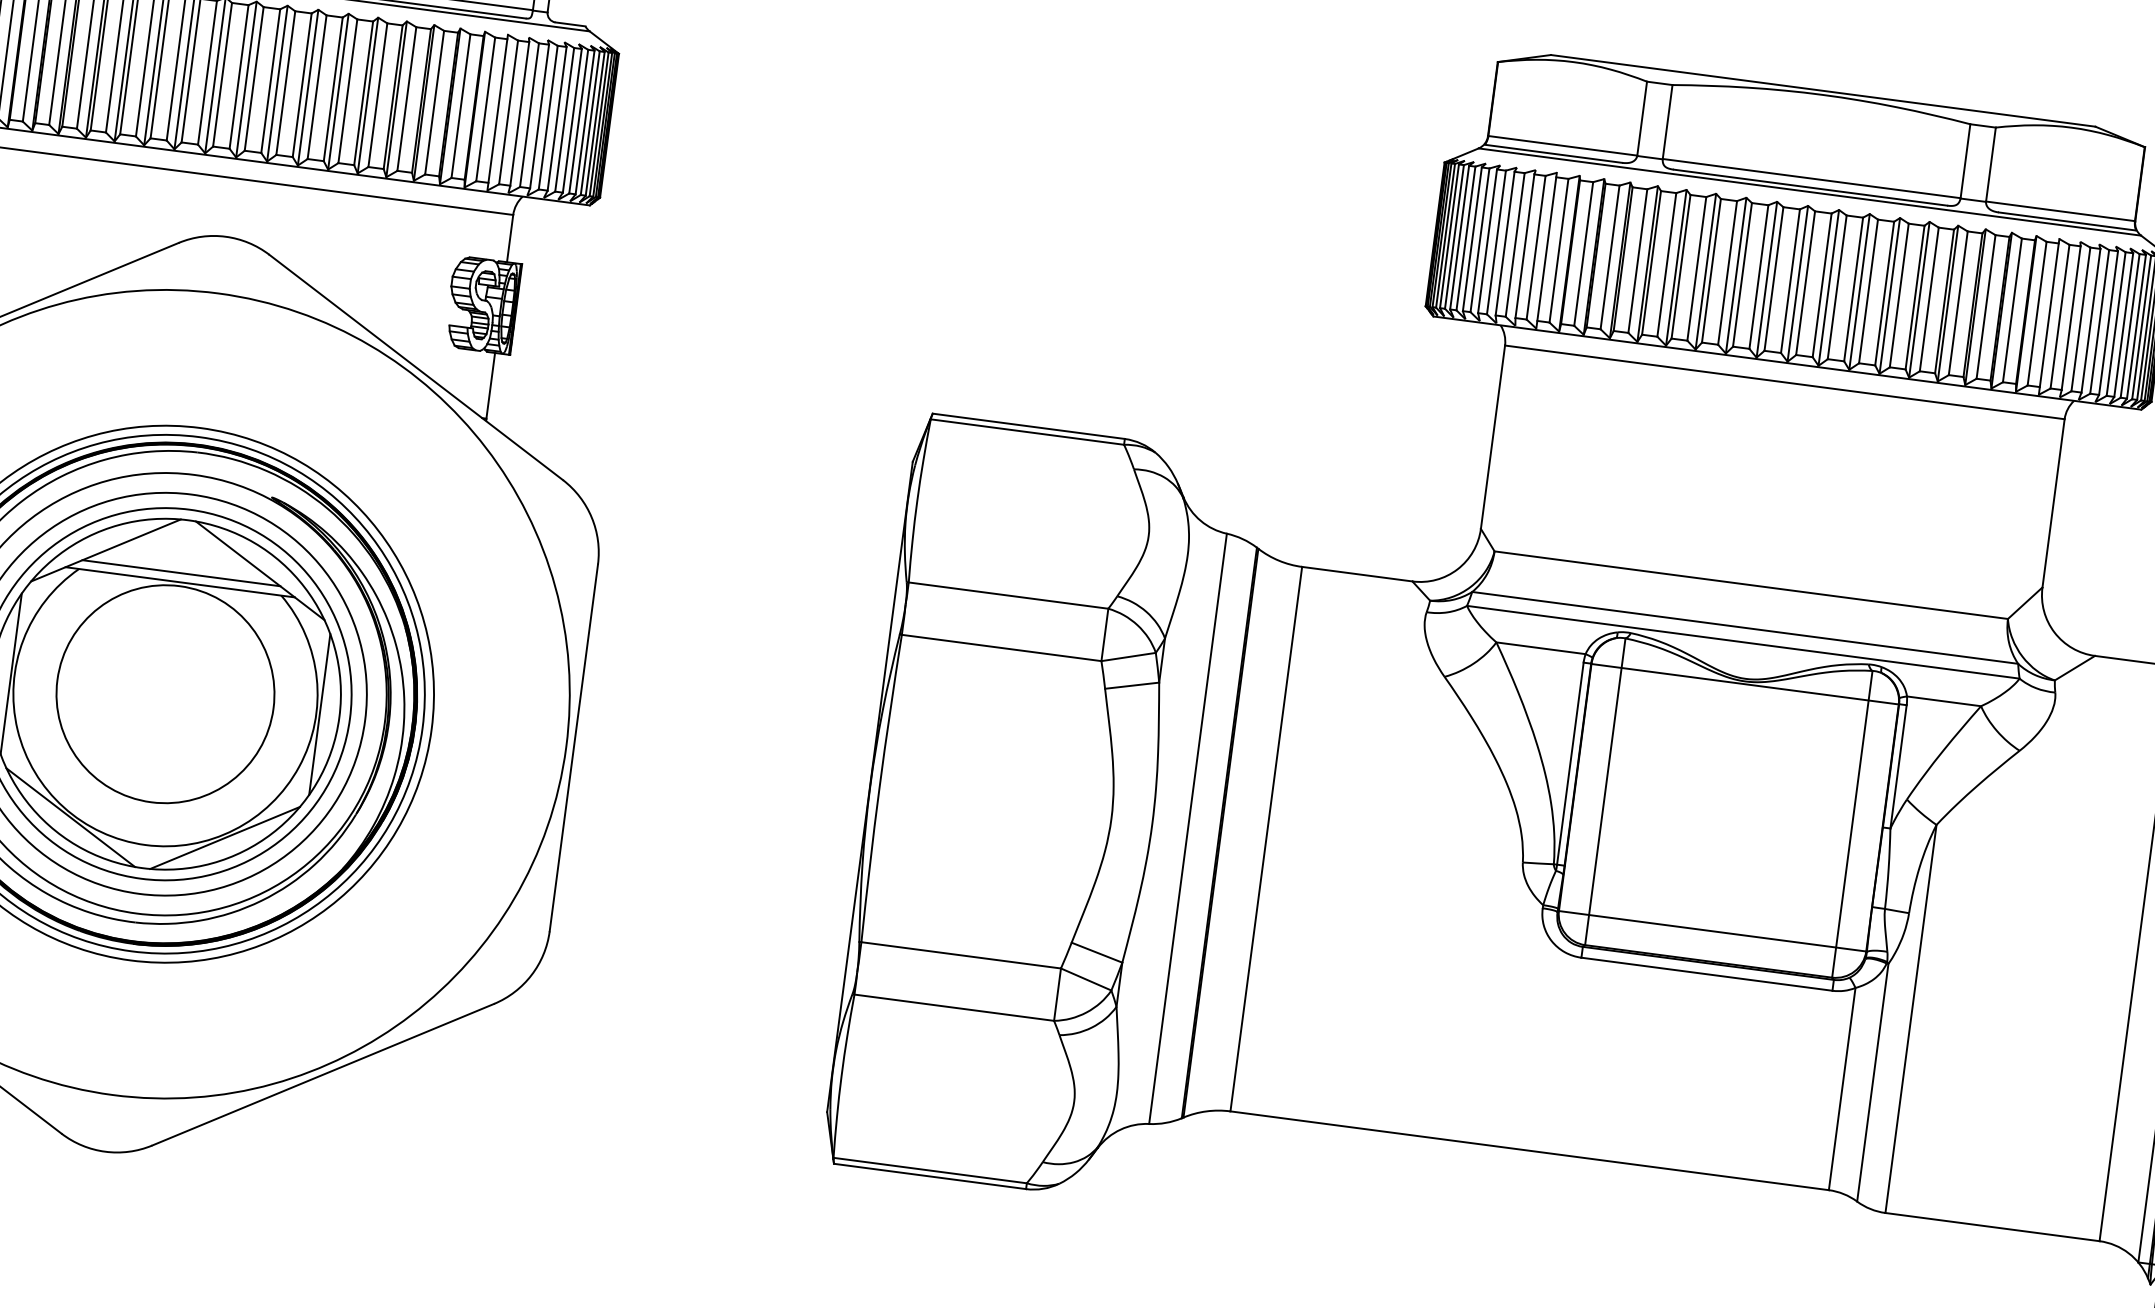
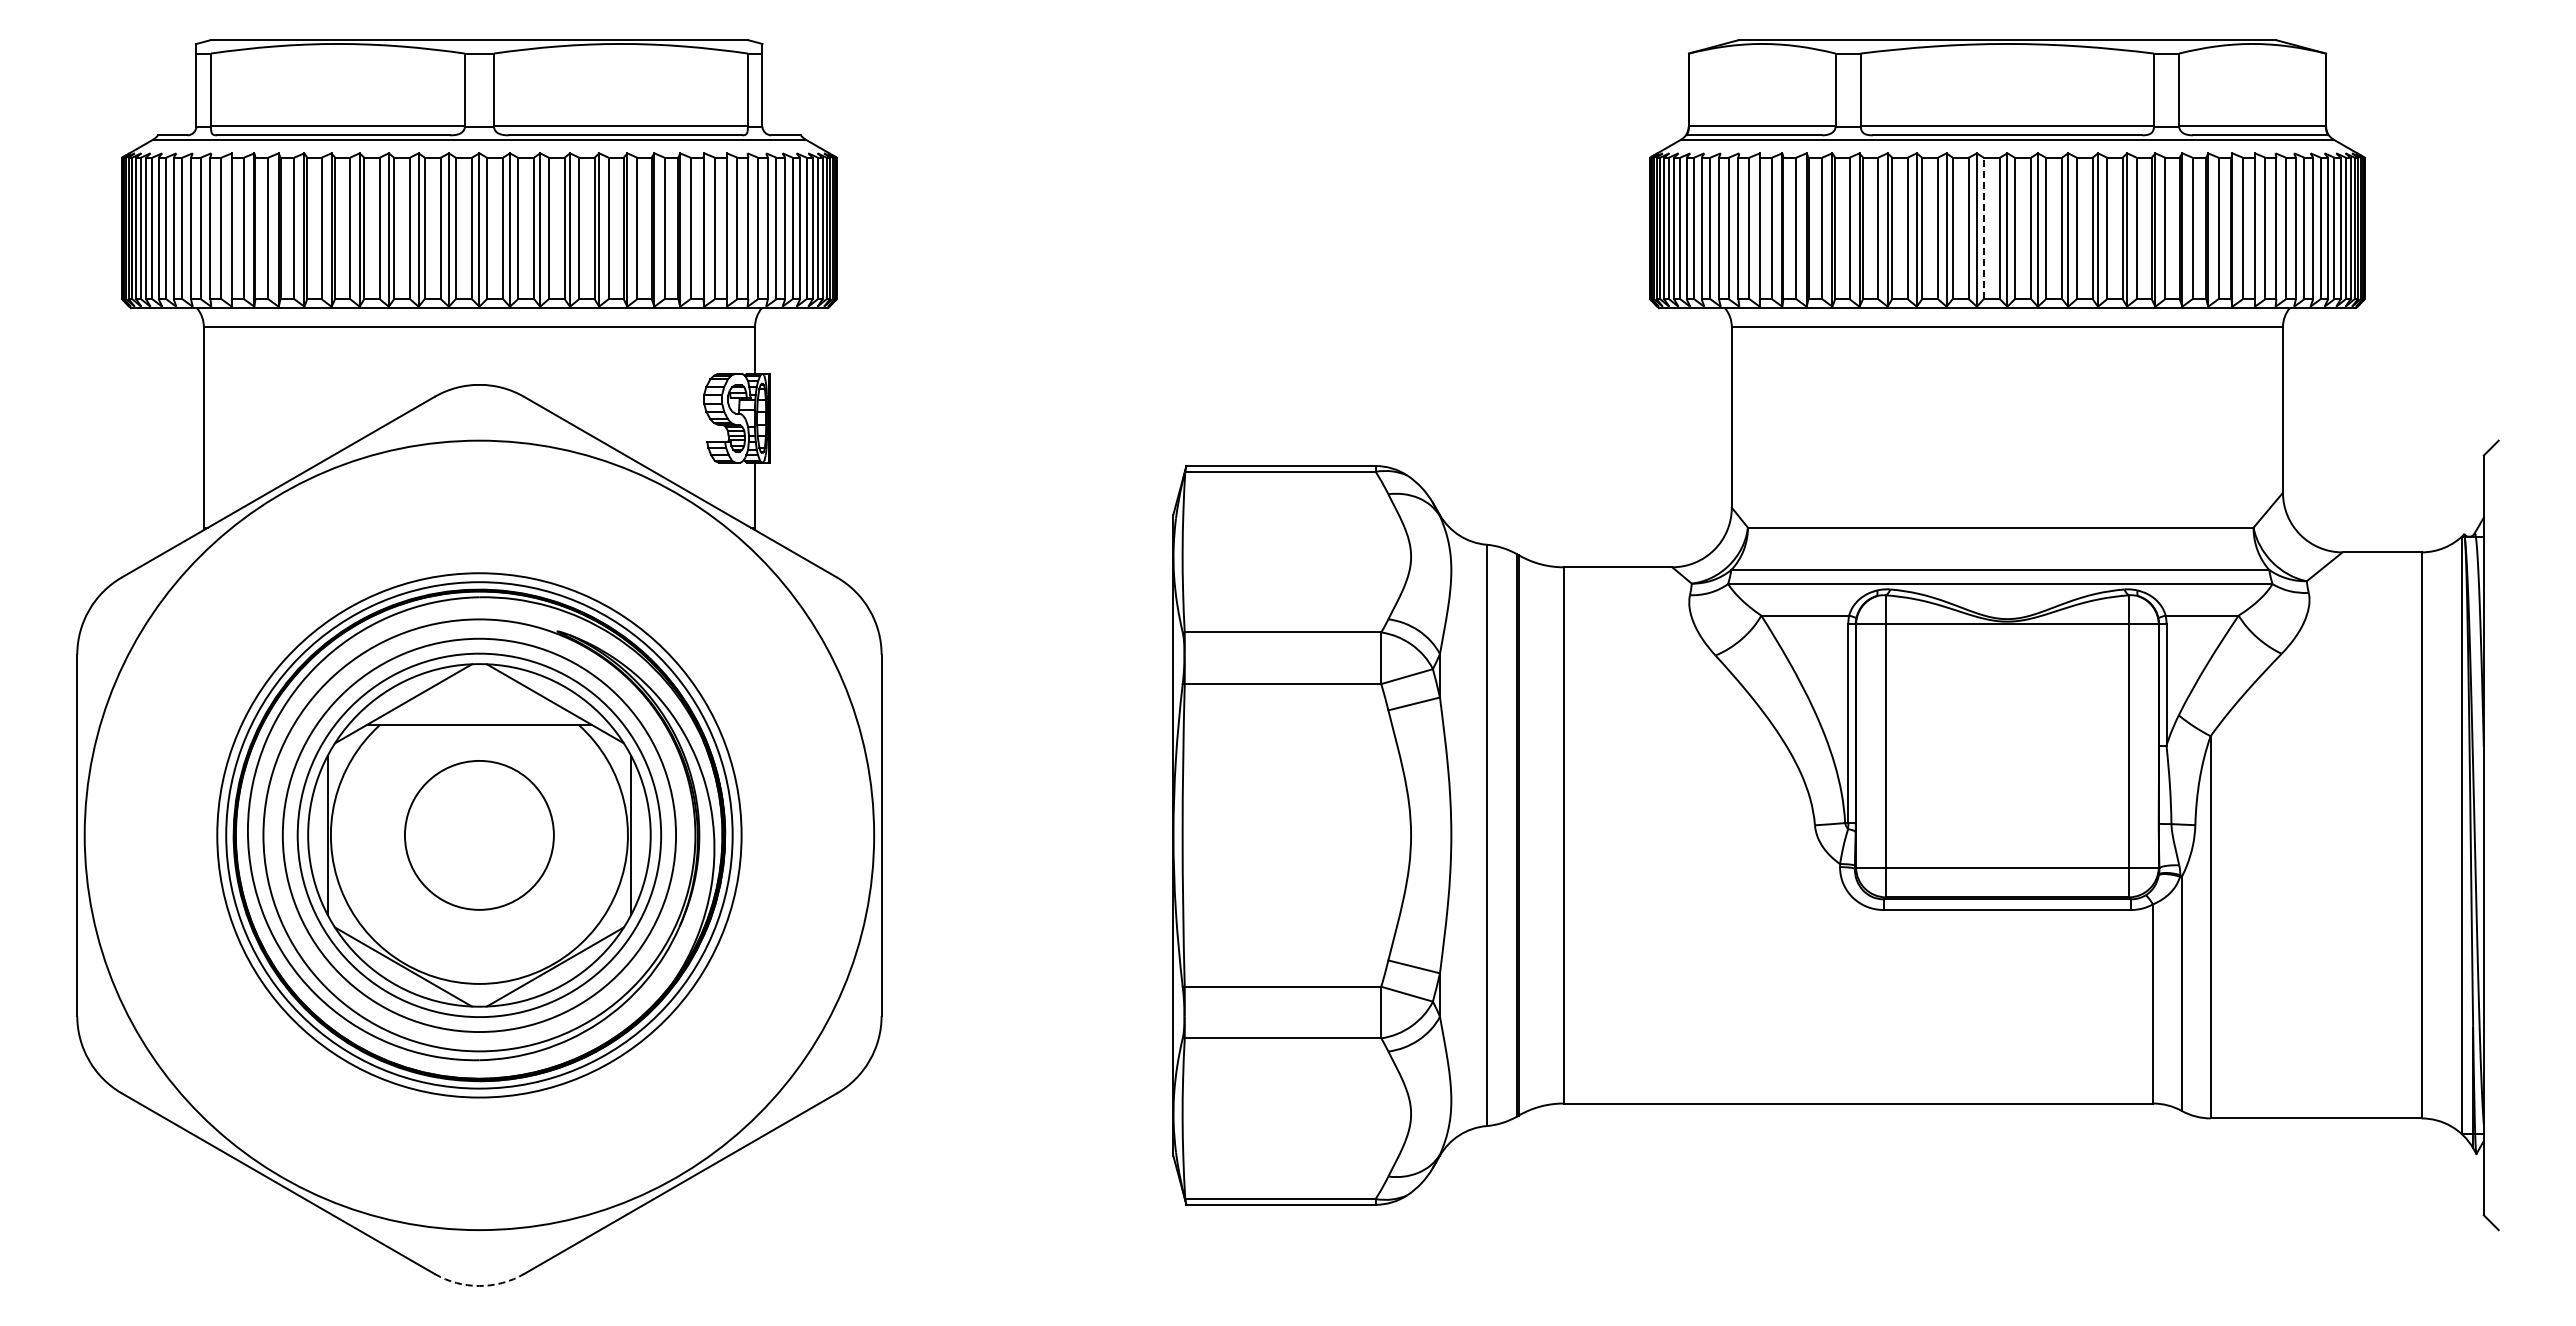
line: (1773, 279) -> (1983, 228), solid -> dashed
line: (180, 573) -> (478, 716), removed
circle: (165, 693) -> (479, 834), size x0.7
arc: (105, 1151) -> (479, 1285), solid -> dashed

